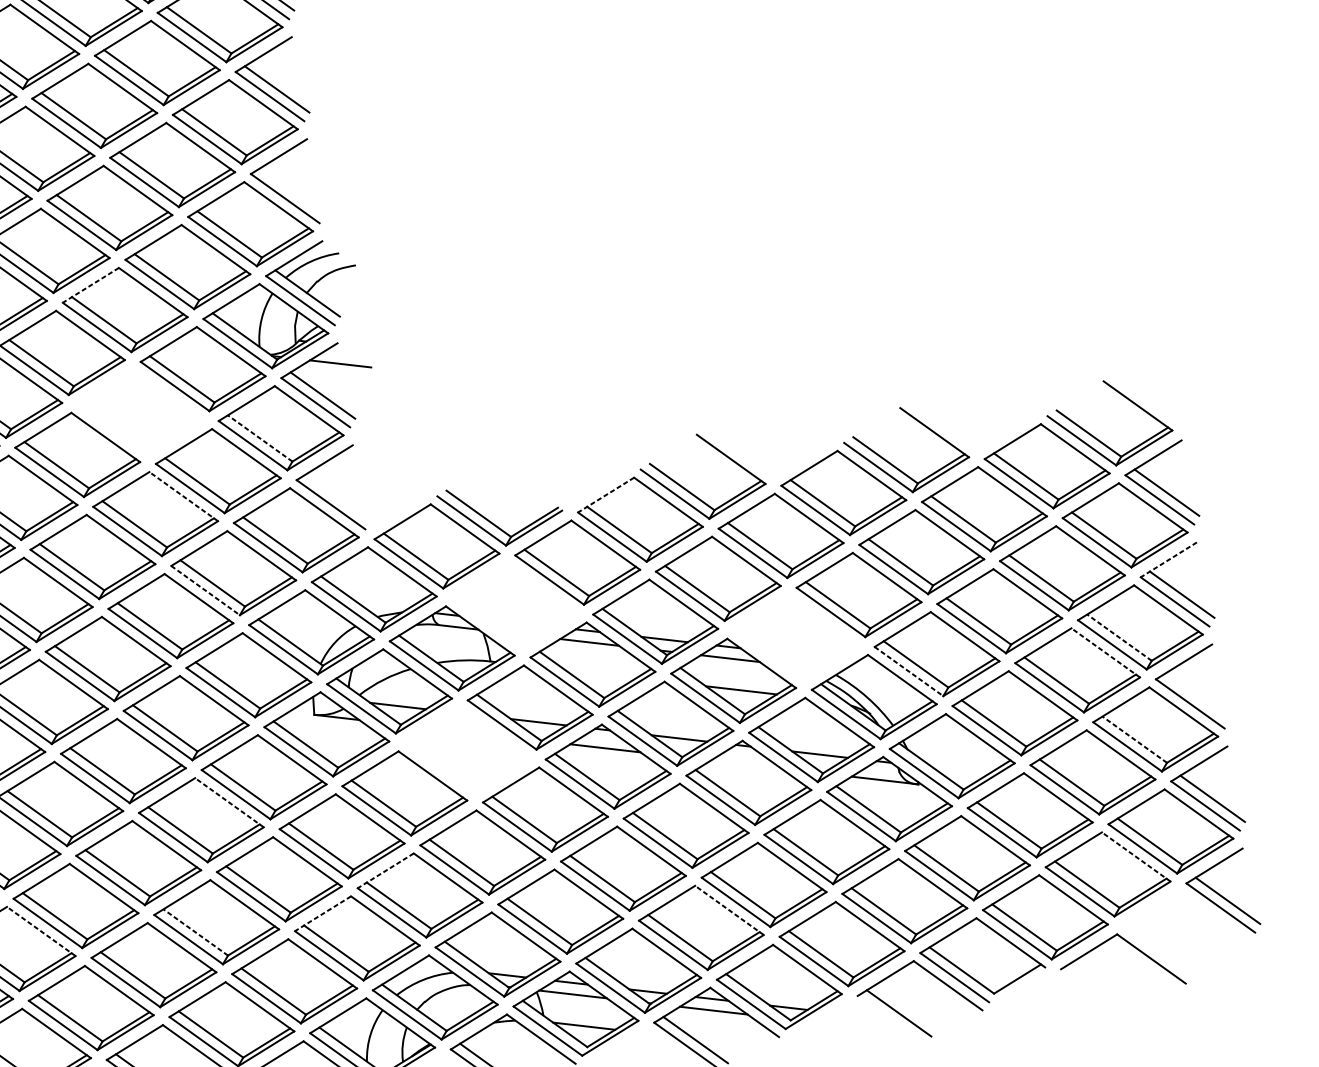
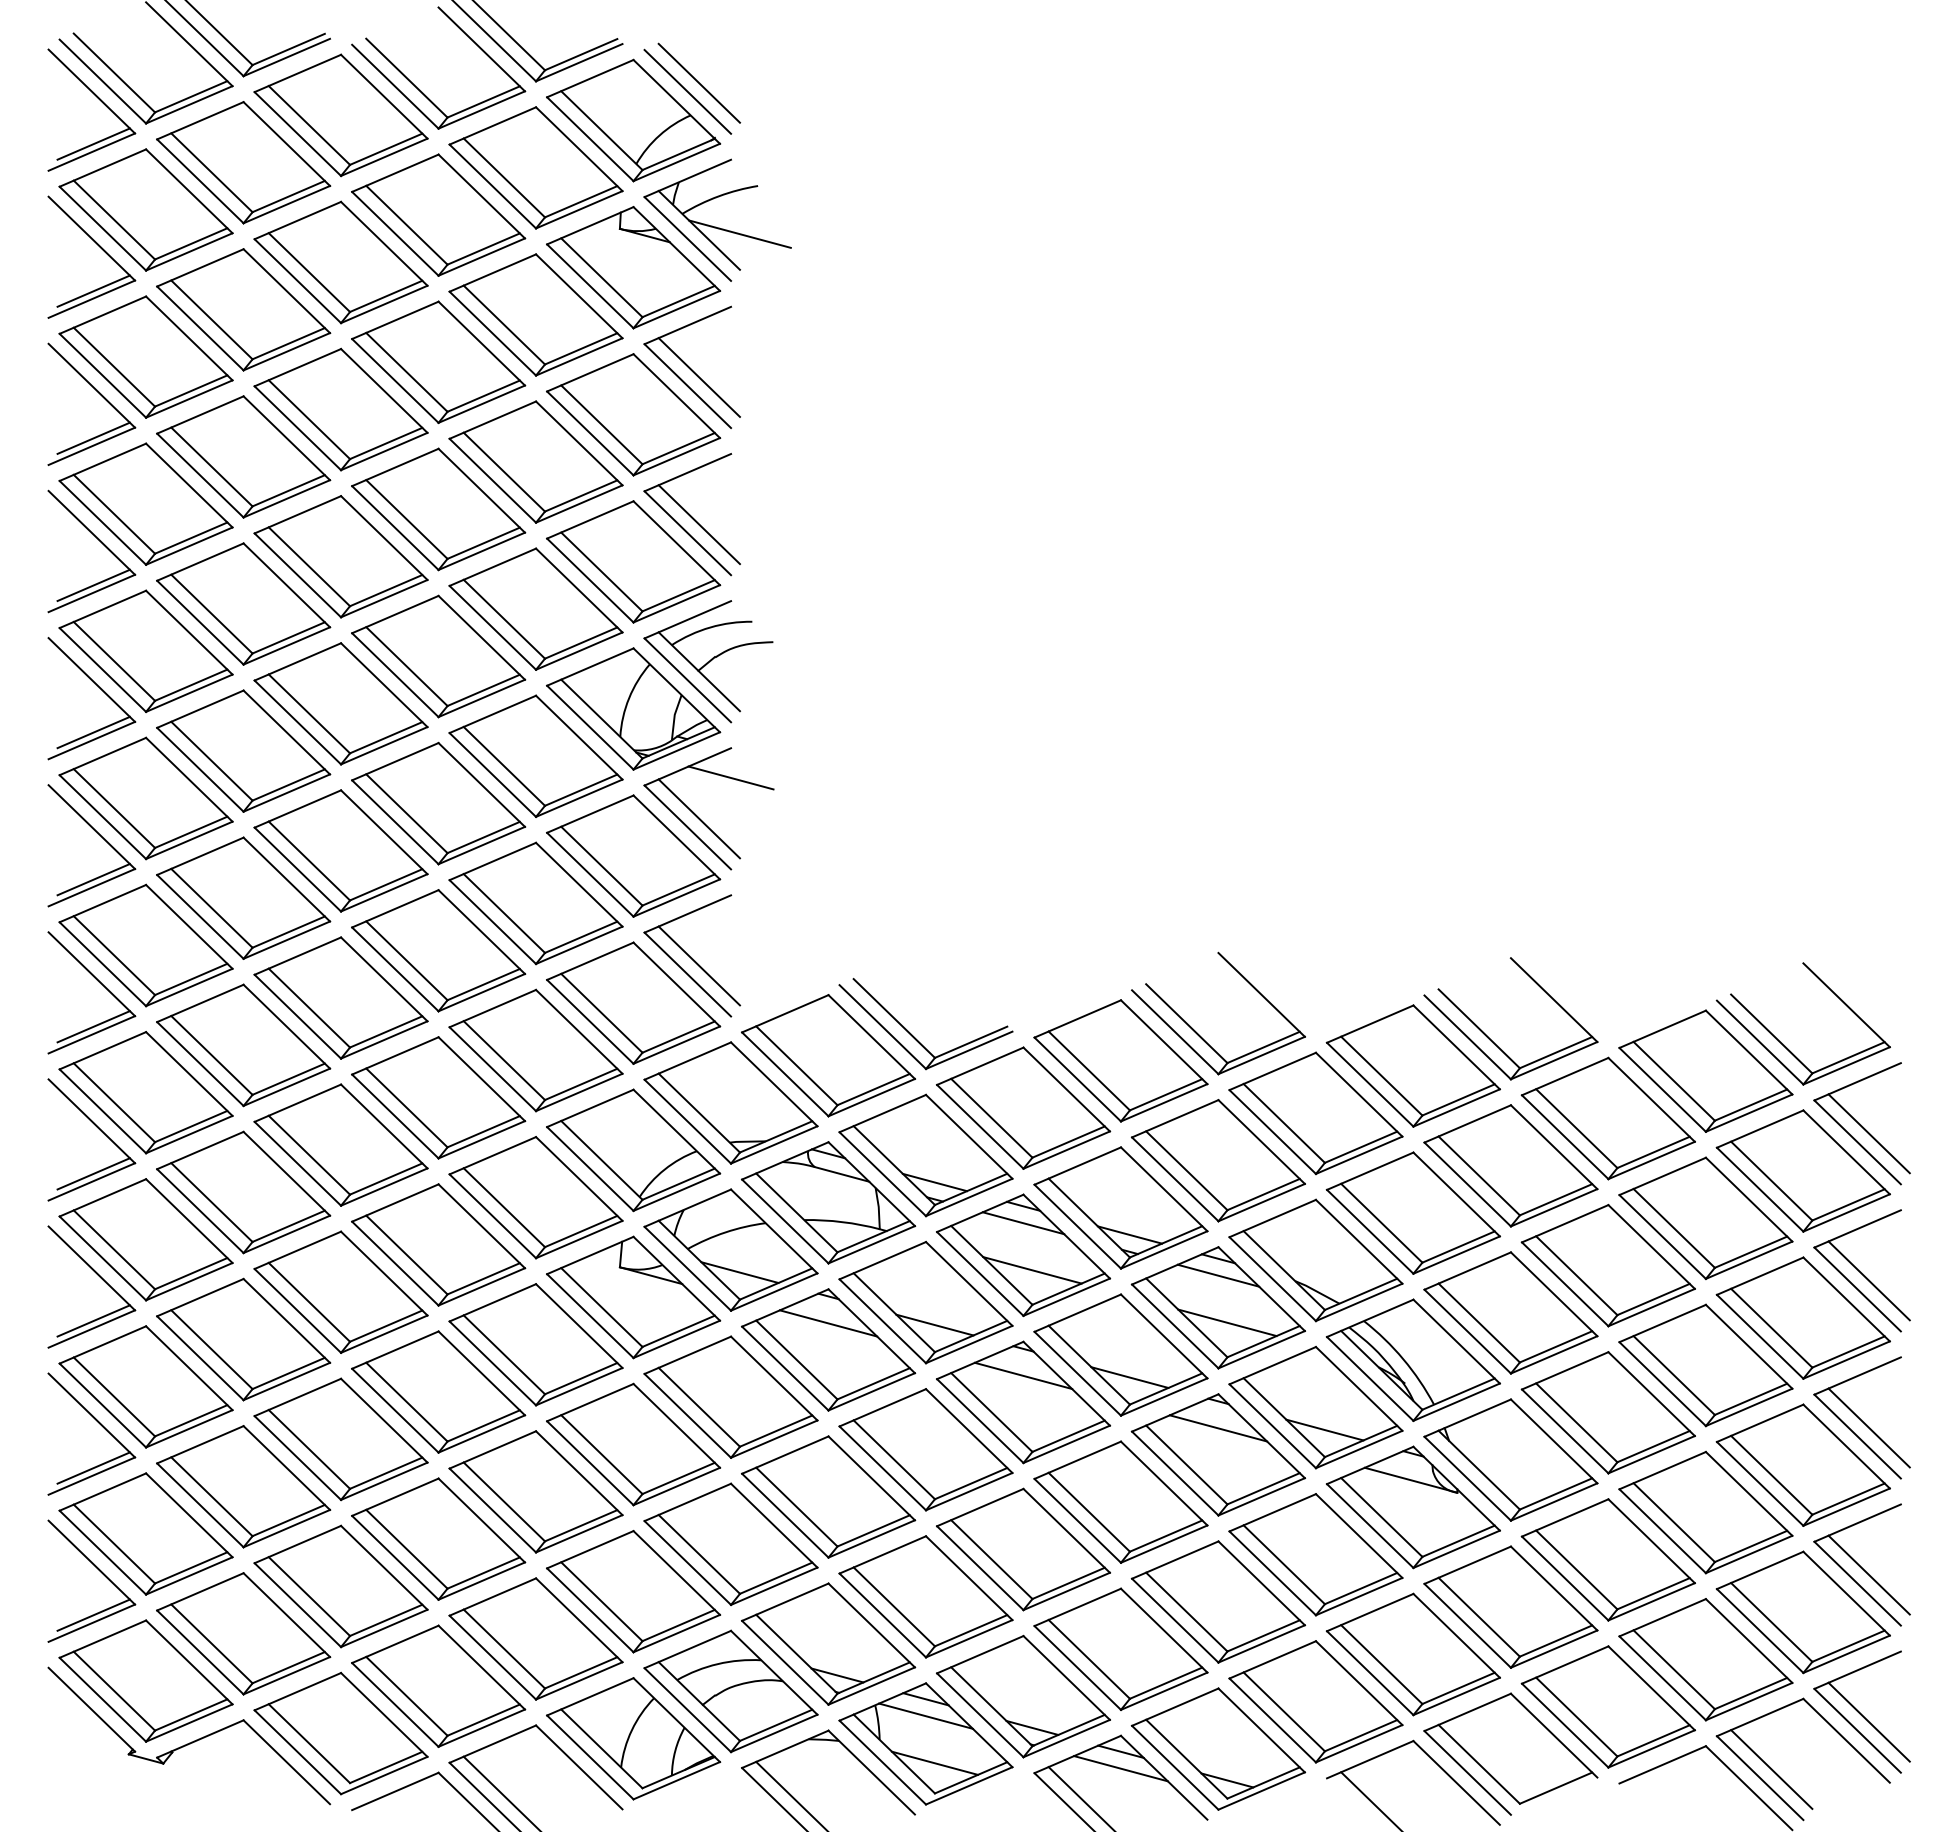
line: (291, 191) -> (698, 524), added
line: (90, 285) -> (394, 614), dashed -> solid
part: (140, 411) -> (438, 803), added
line: (259, 438) -> (601, 866), dashed -> solid
line: (605, 495) -> (1077, 1019), dashed -> solid
line: (183, 496) -> (481, 931), dashed -> solid
line: (337, 497) -> (698, 965), added
line: (1168, 560) -> (1857, 1229), dashed -> solid
line: (206, 590) -> (493, 1069), dashed -> solid
part: (514, 605) -> (925, 1155), added
line: (1119, 637) -> (1771, 1328), dashed -> solid
part: (796, 638) -> (1315, 1260), added
line: (1105, 652) -> (1748, 1346), dashed -> solid
line: (909, 671) -> (1468, 1331), dashed -> solid
line: (600, 674) -> (1032, 1270), added
line: (1196, 696) -> (1868, 1427), added
line: (1134, 739) -> (1771, 1475), dashed -> solid
part: (467, 750) -> (828, 1349), added
line: (746, 764) -> (1218, 1428), added
line: (229, 802) -> (481, 1373), dashed -> solid
line: (1135, 856) -> (1748, 1640), dashed -> solid
line: (385, 870) -> (687, 1502), dashed -> solid
line: (728, 910) -> (1163, 1630), dashed -> solid
line: (322, 913) -> (589, 1549), dashed -> solid
line: (40, 931) -> (188, 1515), dashed -> solid
line: (195, 932) -> (406, 1549), dashed -> solid
part: (1173, 948) -> (1782, 1778), added

